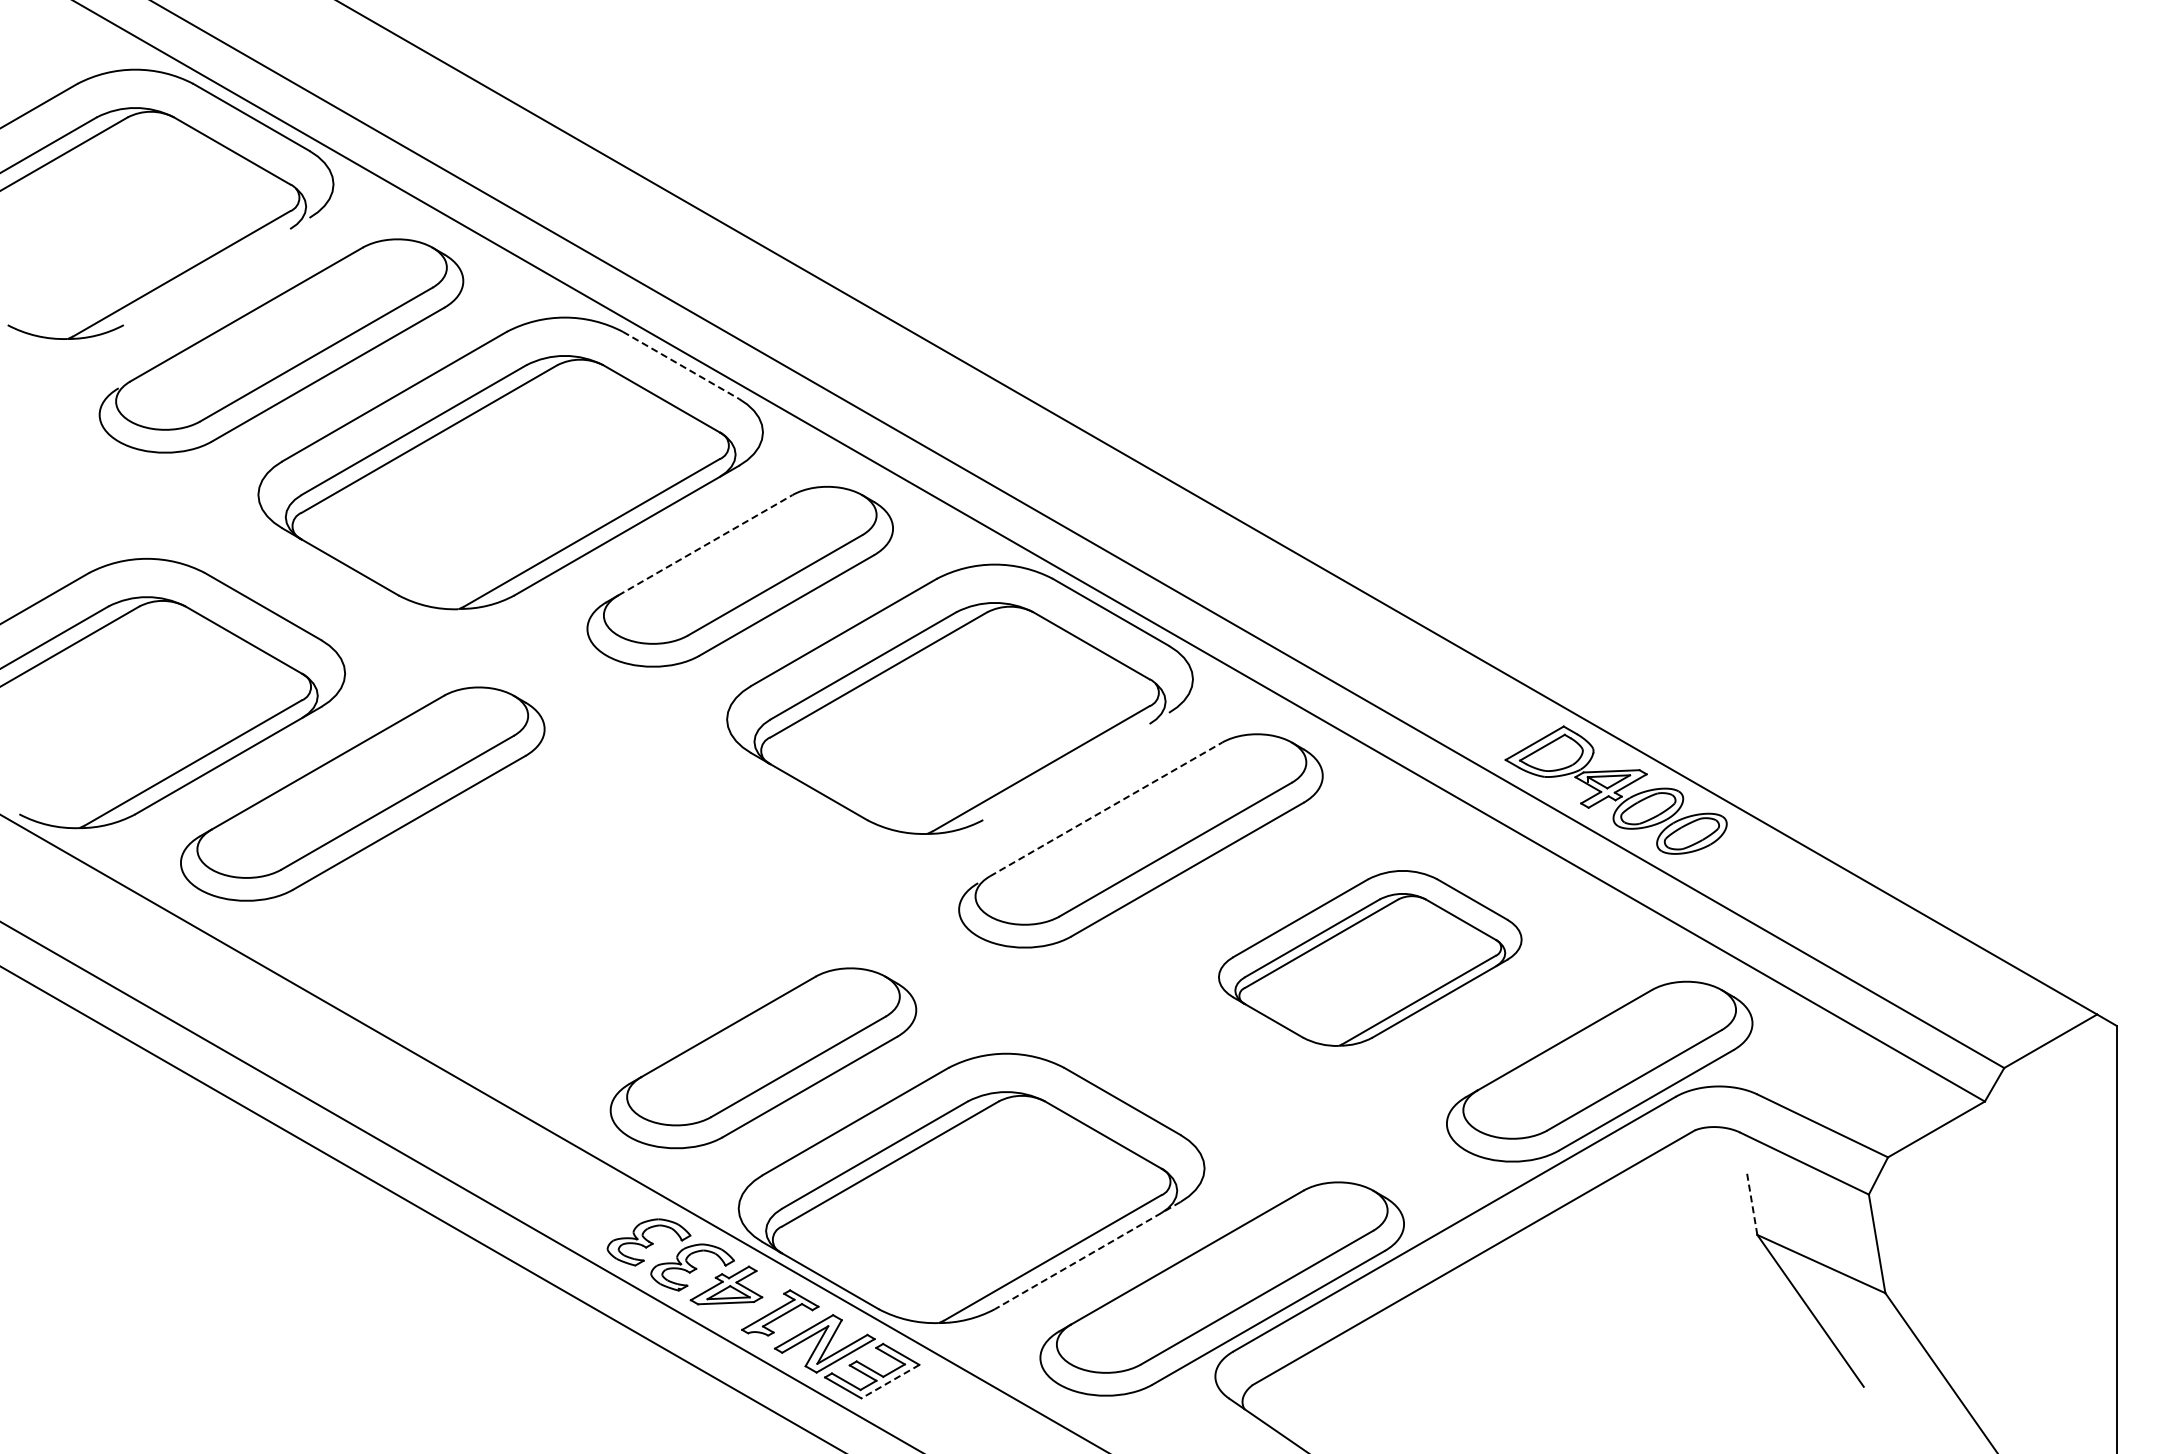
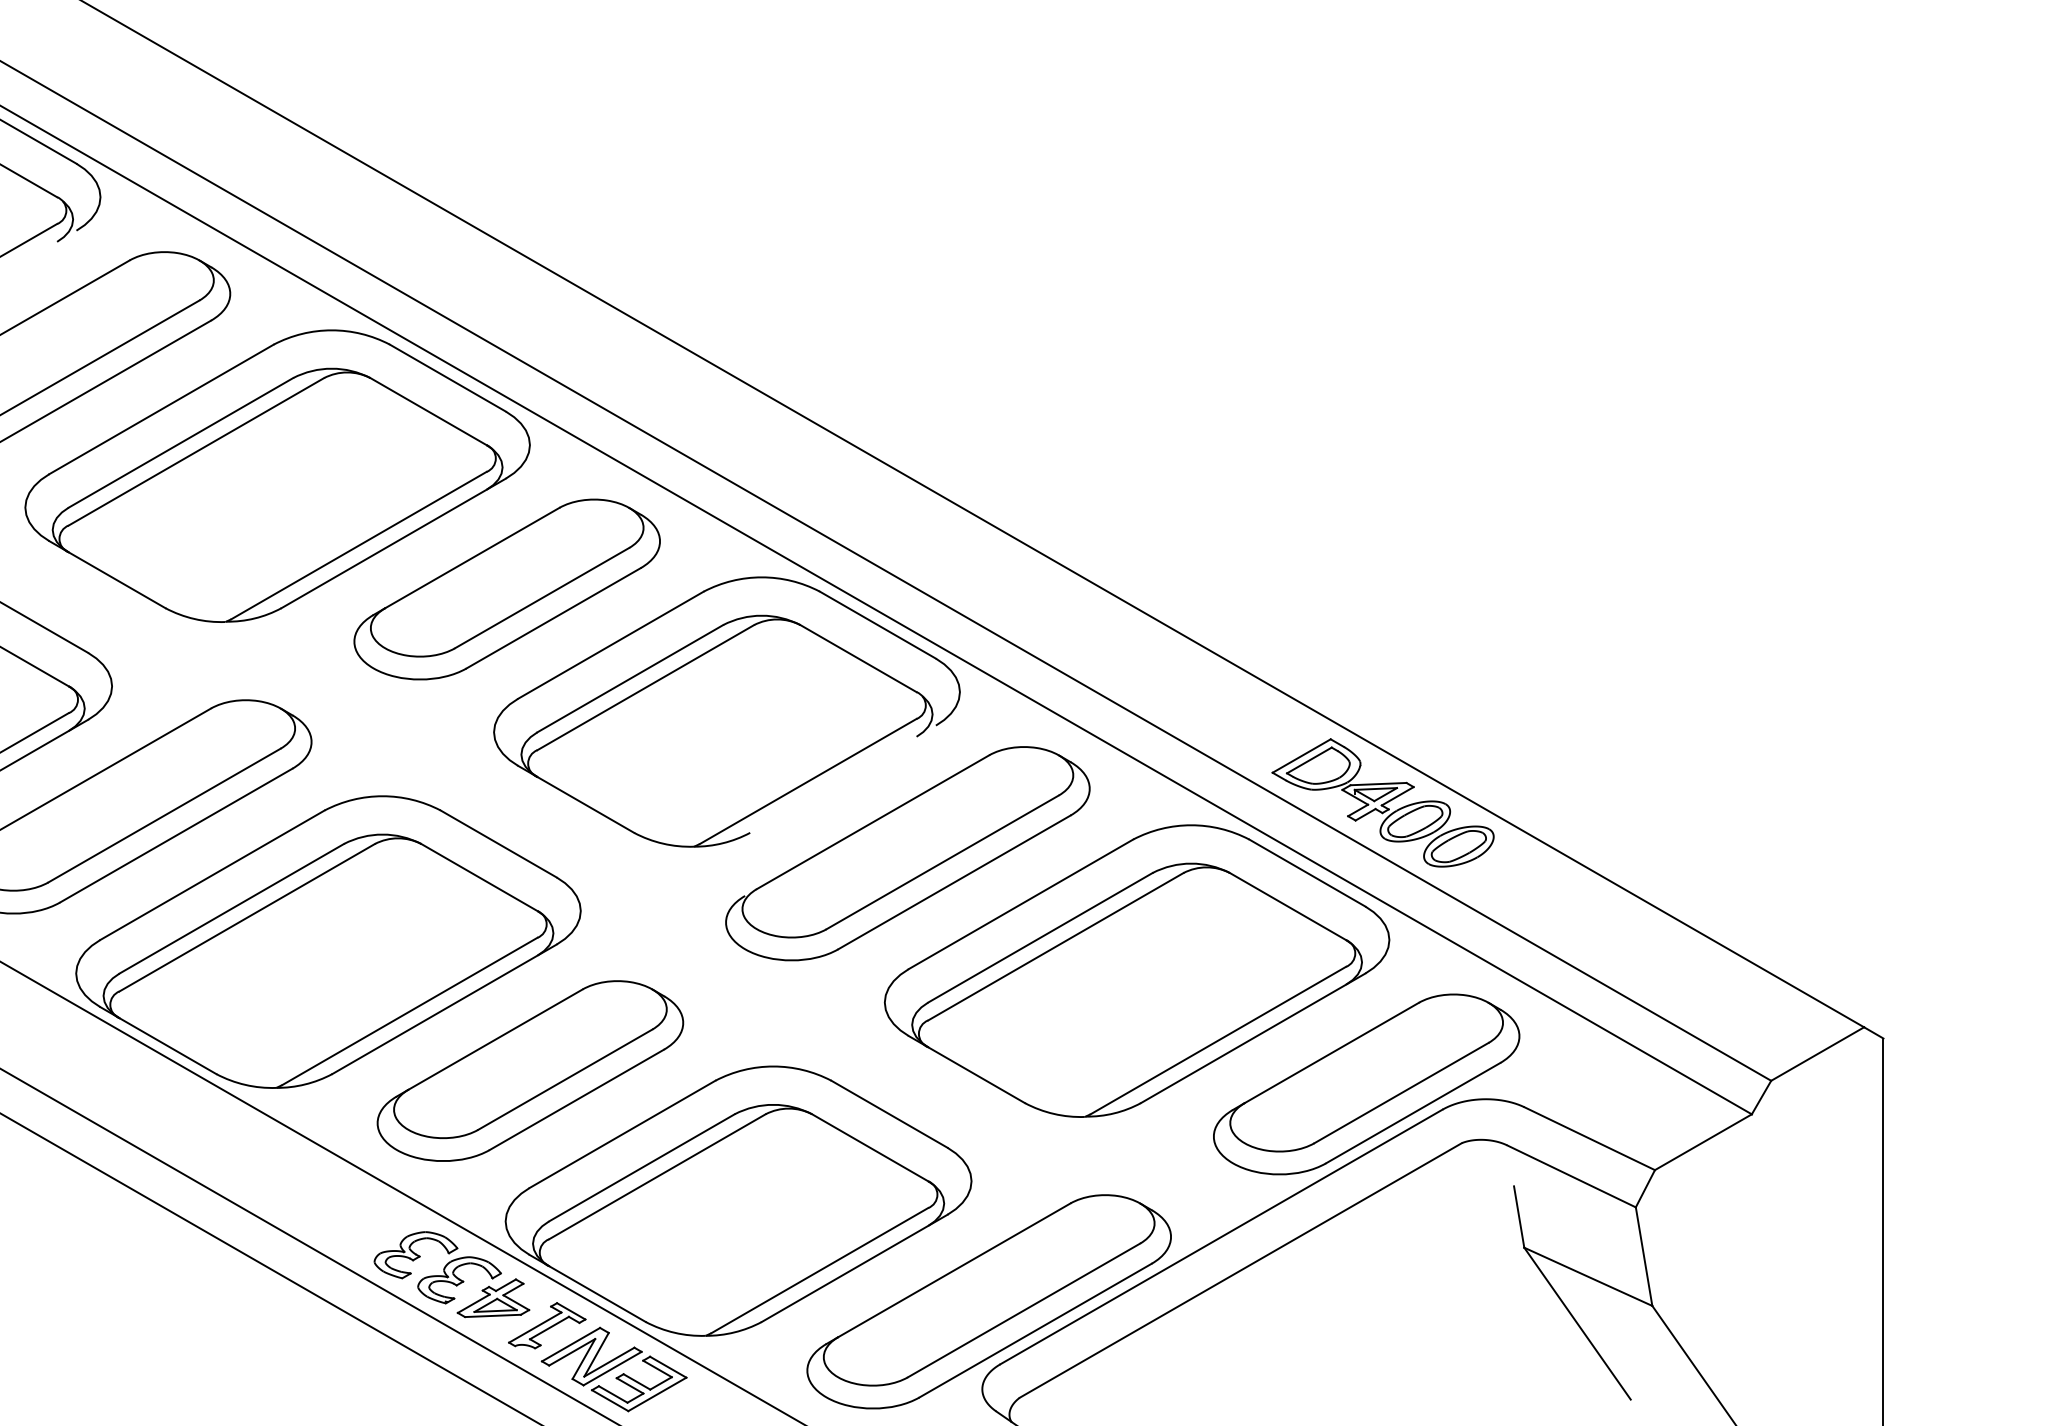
line: (681, 365) -> (448, 378), dashed -> solid
line: (705, 545) -> (472, 558), dashed -> solid
line: (1106, 809) -> (873, 822), dashed -> solid
part: (561, 929) -> (328, 942), added
part: (1370, 958) -> (1137, 971), size x1.67
line: (1752, 1203) -> (1519, 1216), dashed -> solid
line: (1087, 1255) -> (854, 1268), dashed -> solid
line: (890, 1381) -> (657, 1394), dashed -> solid

